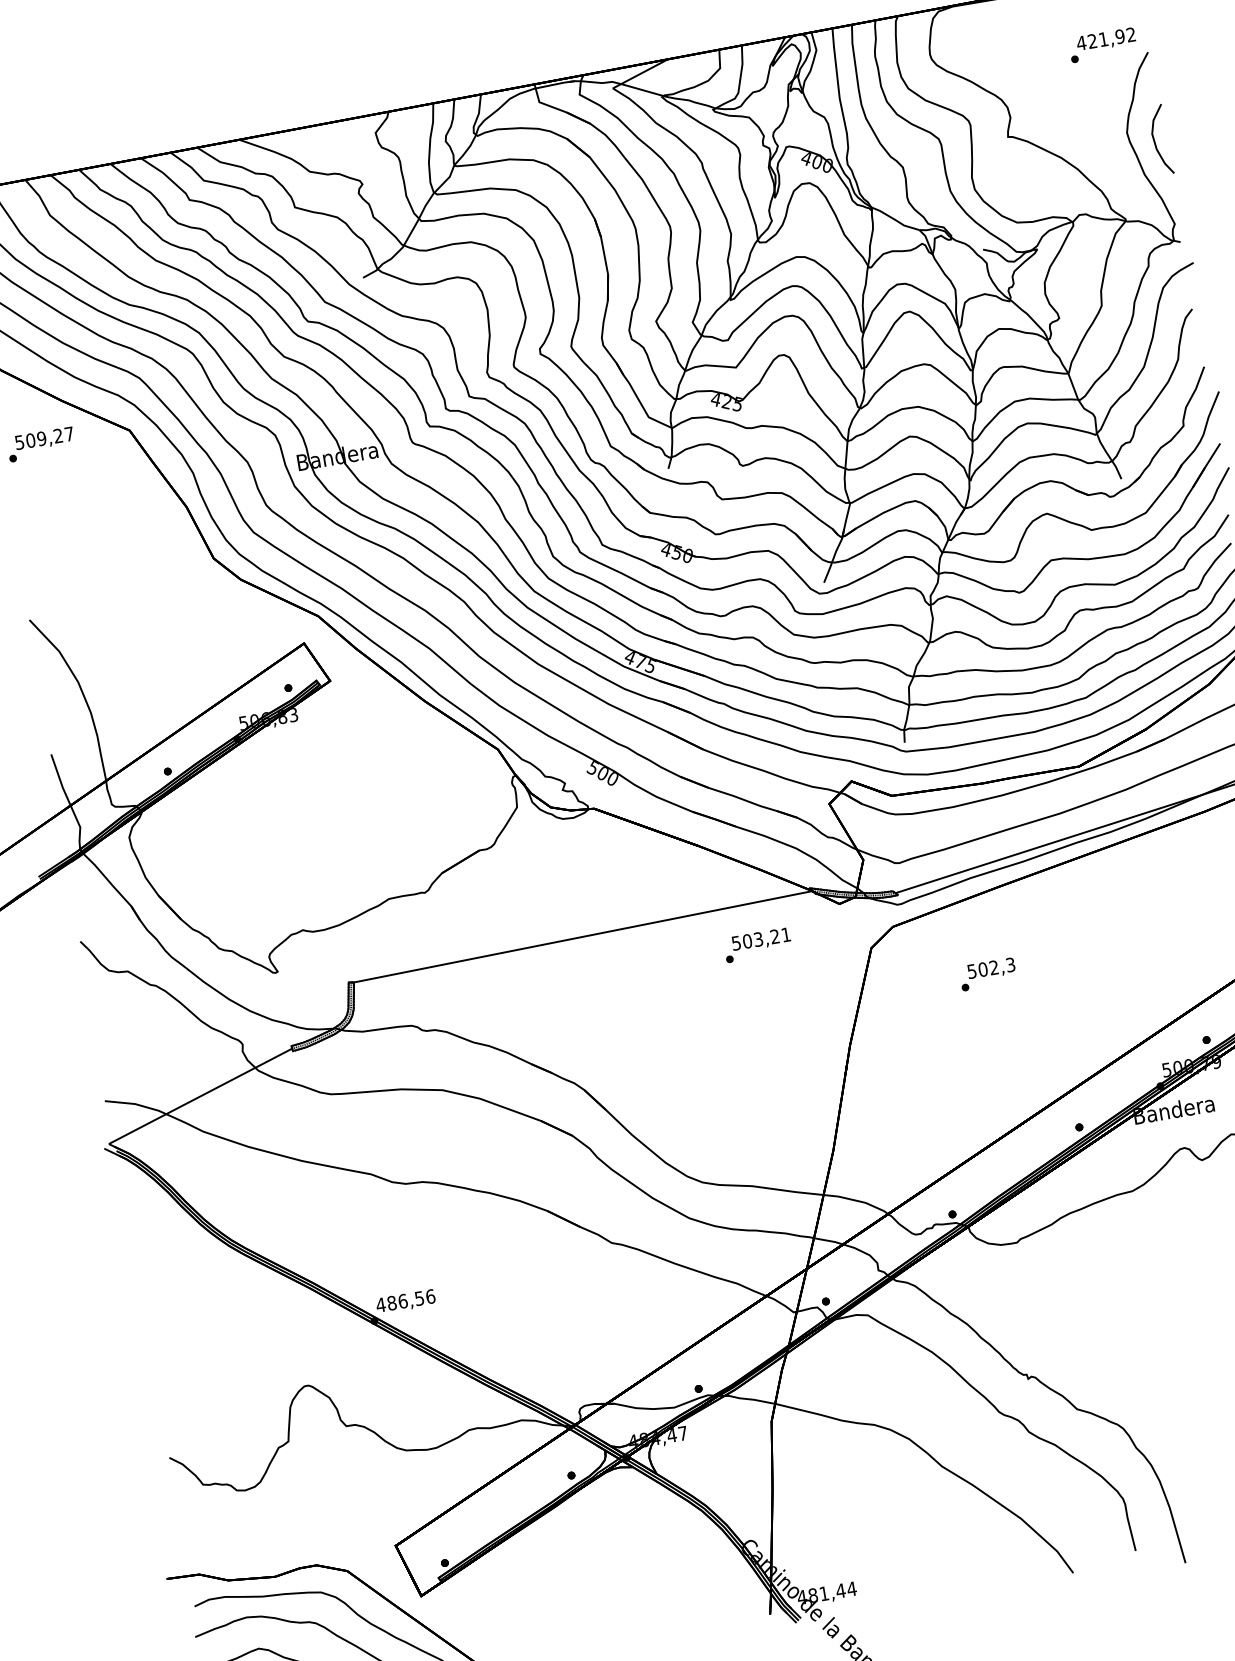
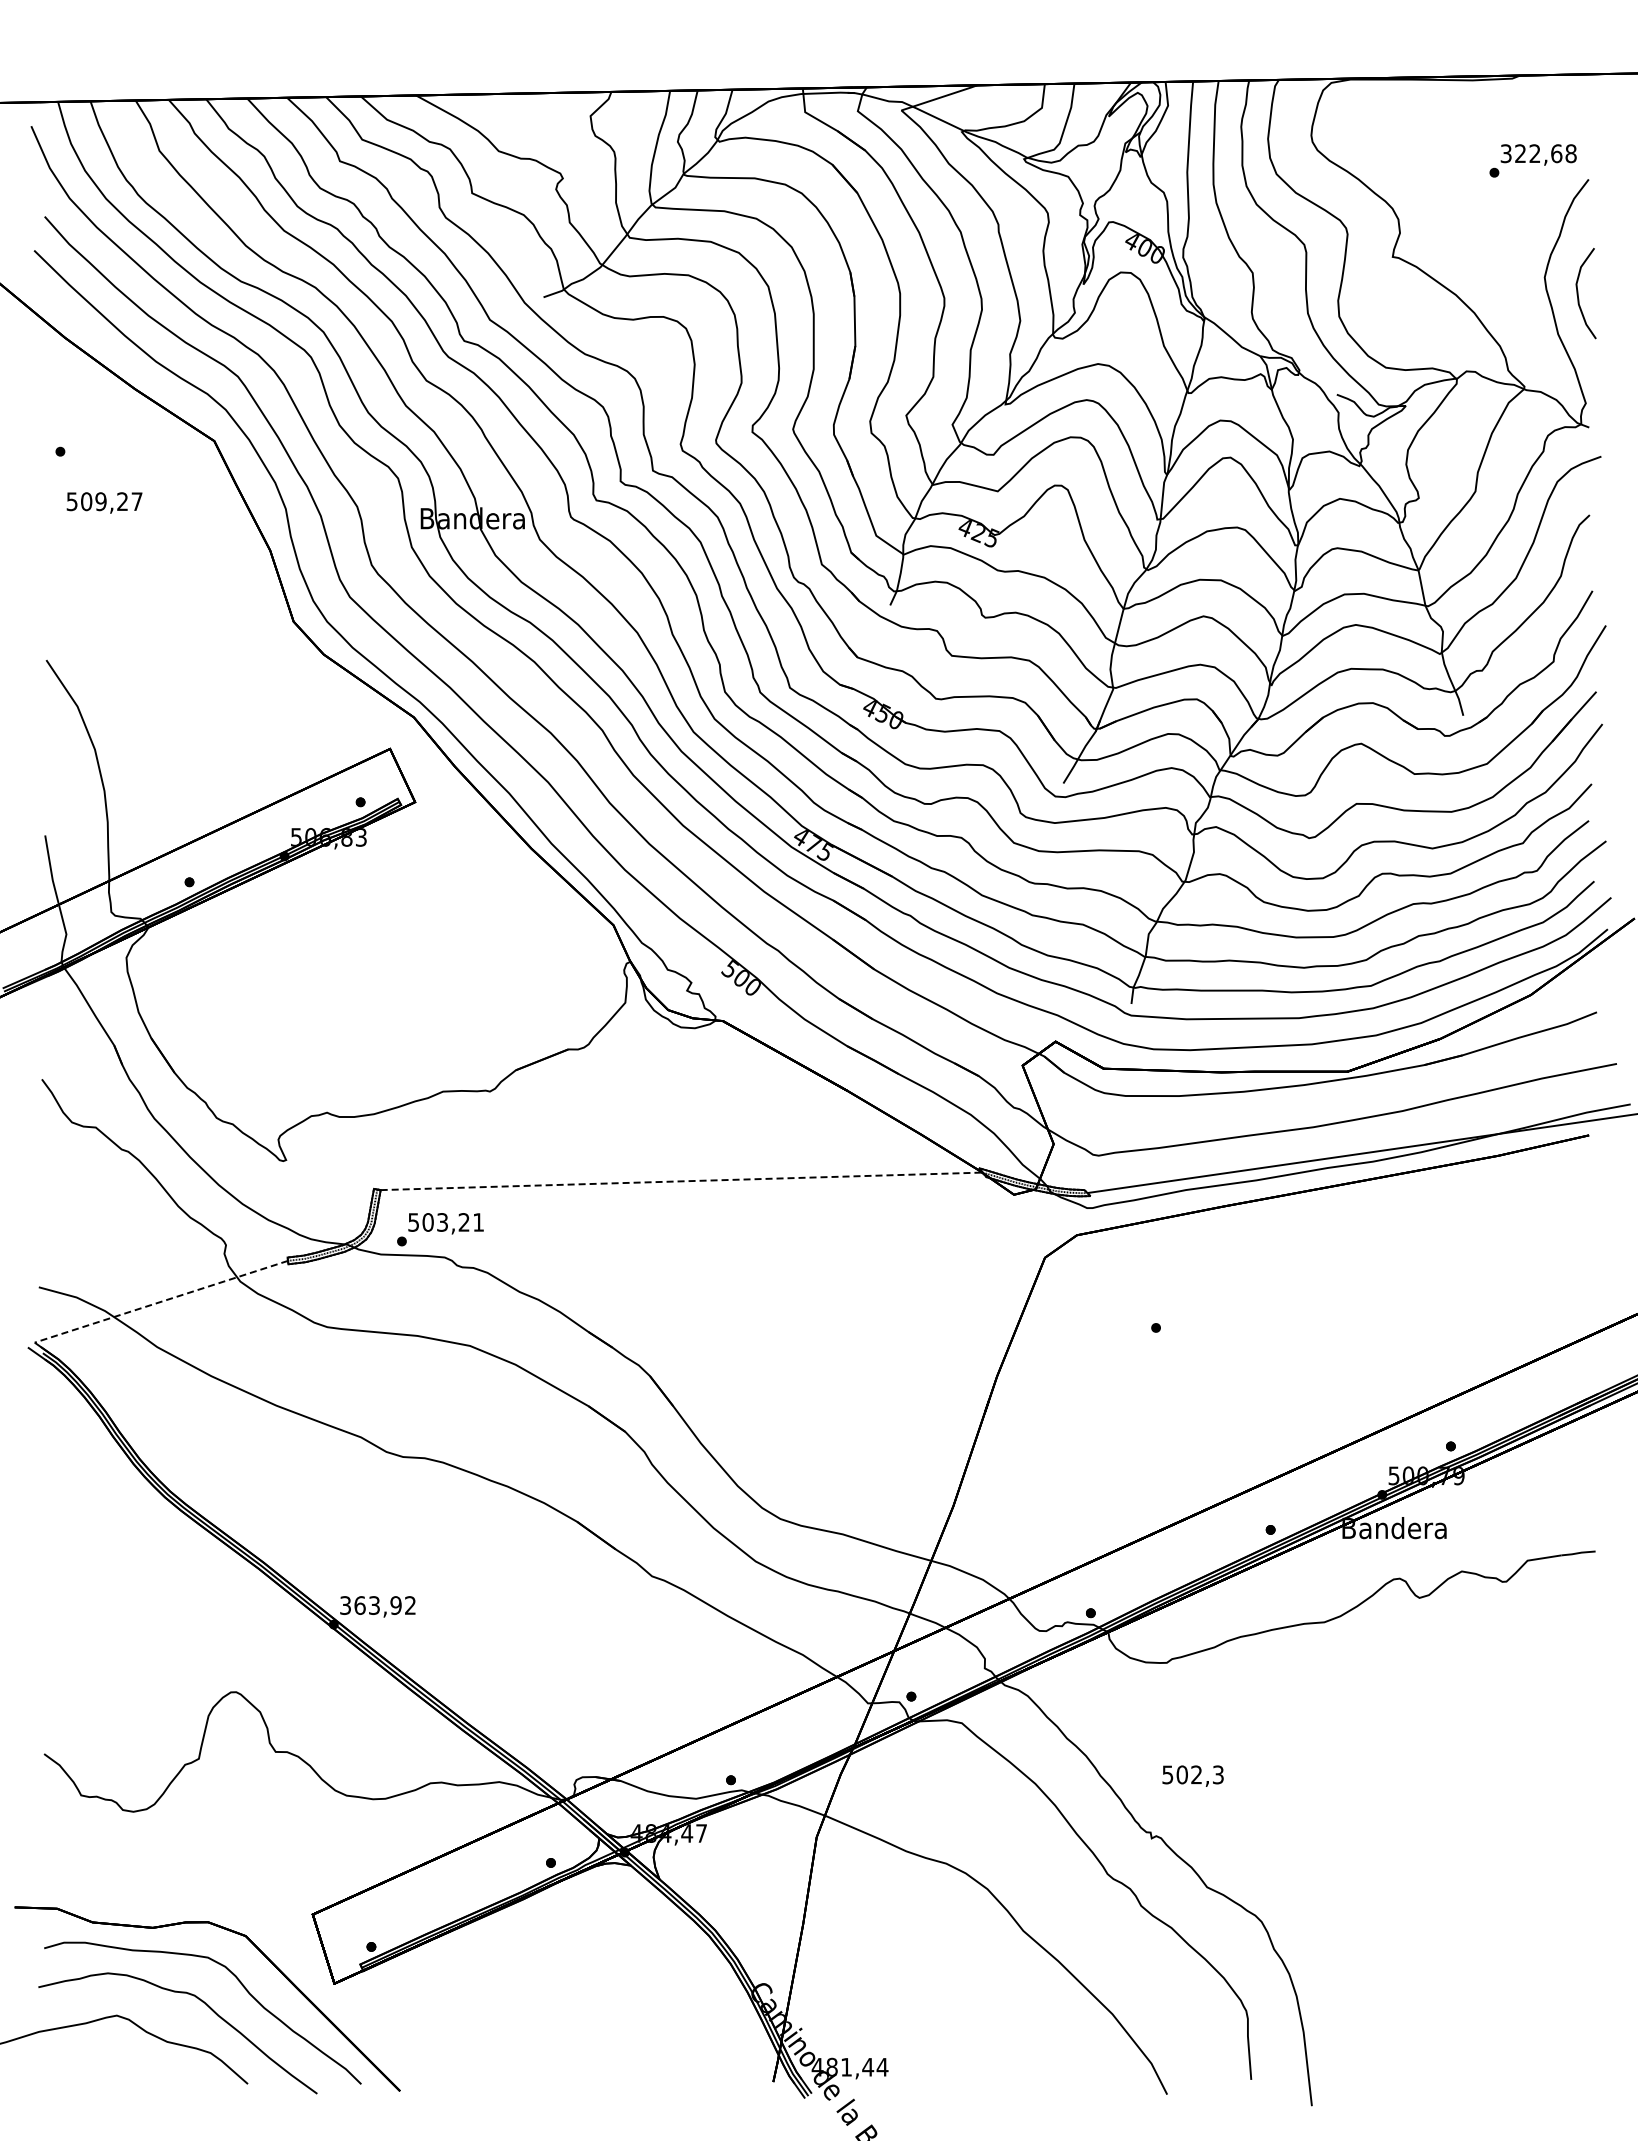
text: (1106, 38) -> (1538, 153), 421,92 -> 322,68
text: (44, 438) -> (104, 502), moved
line: (583, 936) -> (682, 1181), solid -> dashed
text: (757, 945) -> (440, 1229), moved
text: (991, 968) -> (1192, 1775), moved
line: (199, 1096) -> (160, 1301), solid -> dashed
text: (405, 1300) -> (377, 1605), 486,56 -> 363,92

